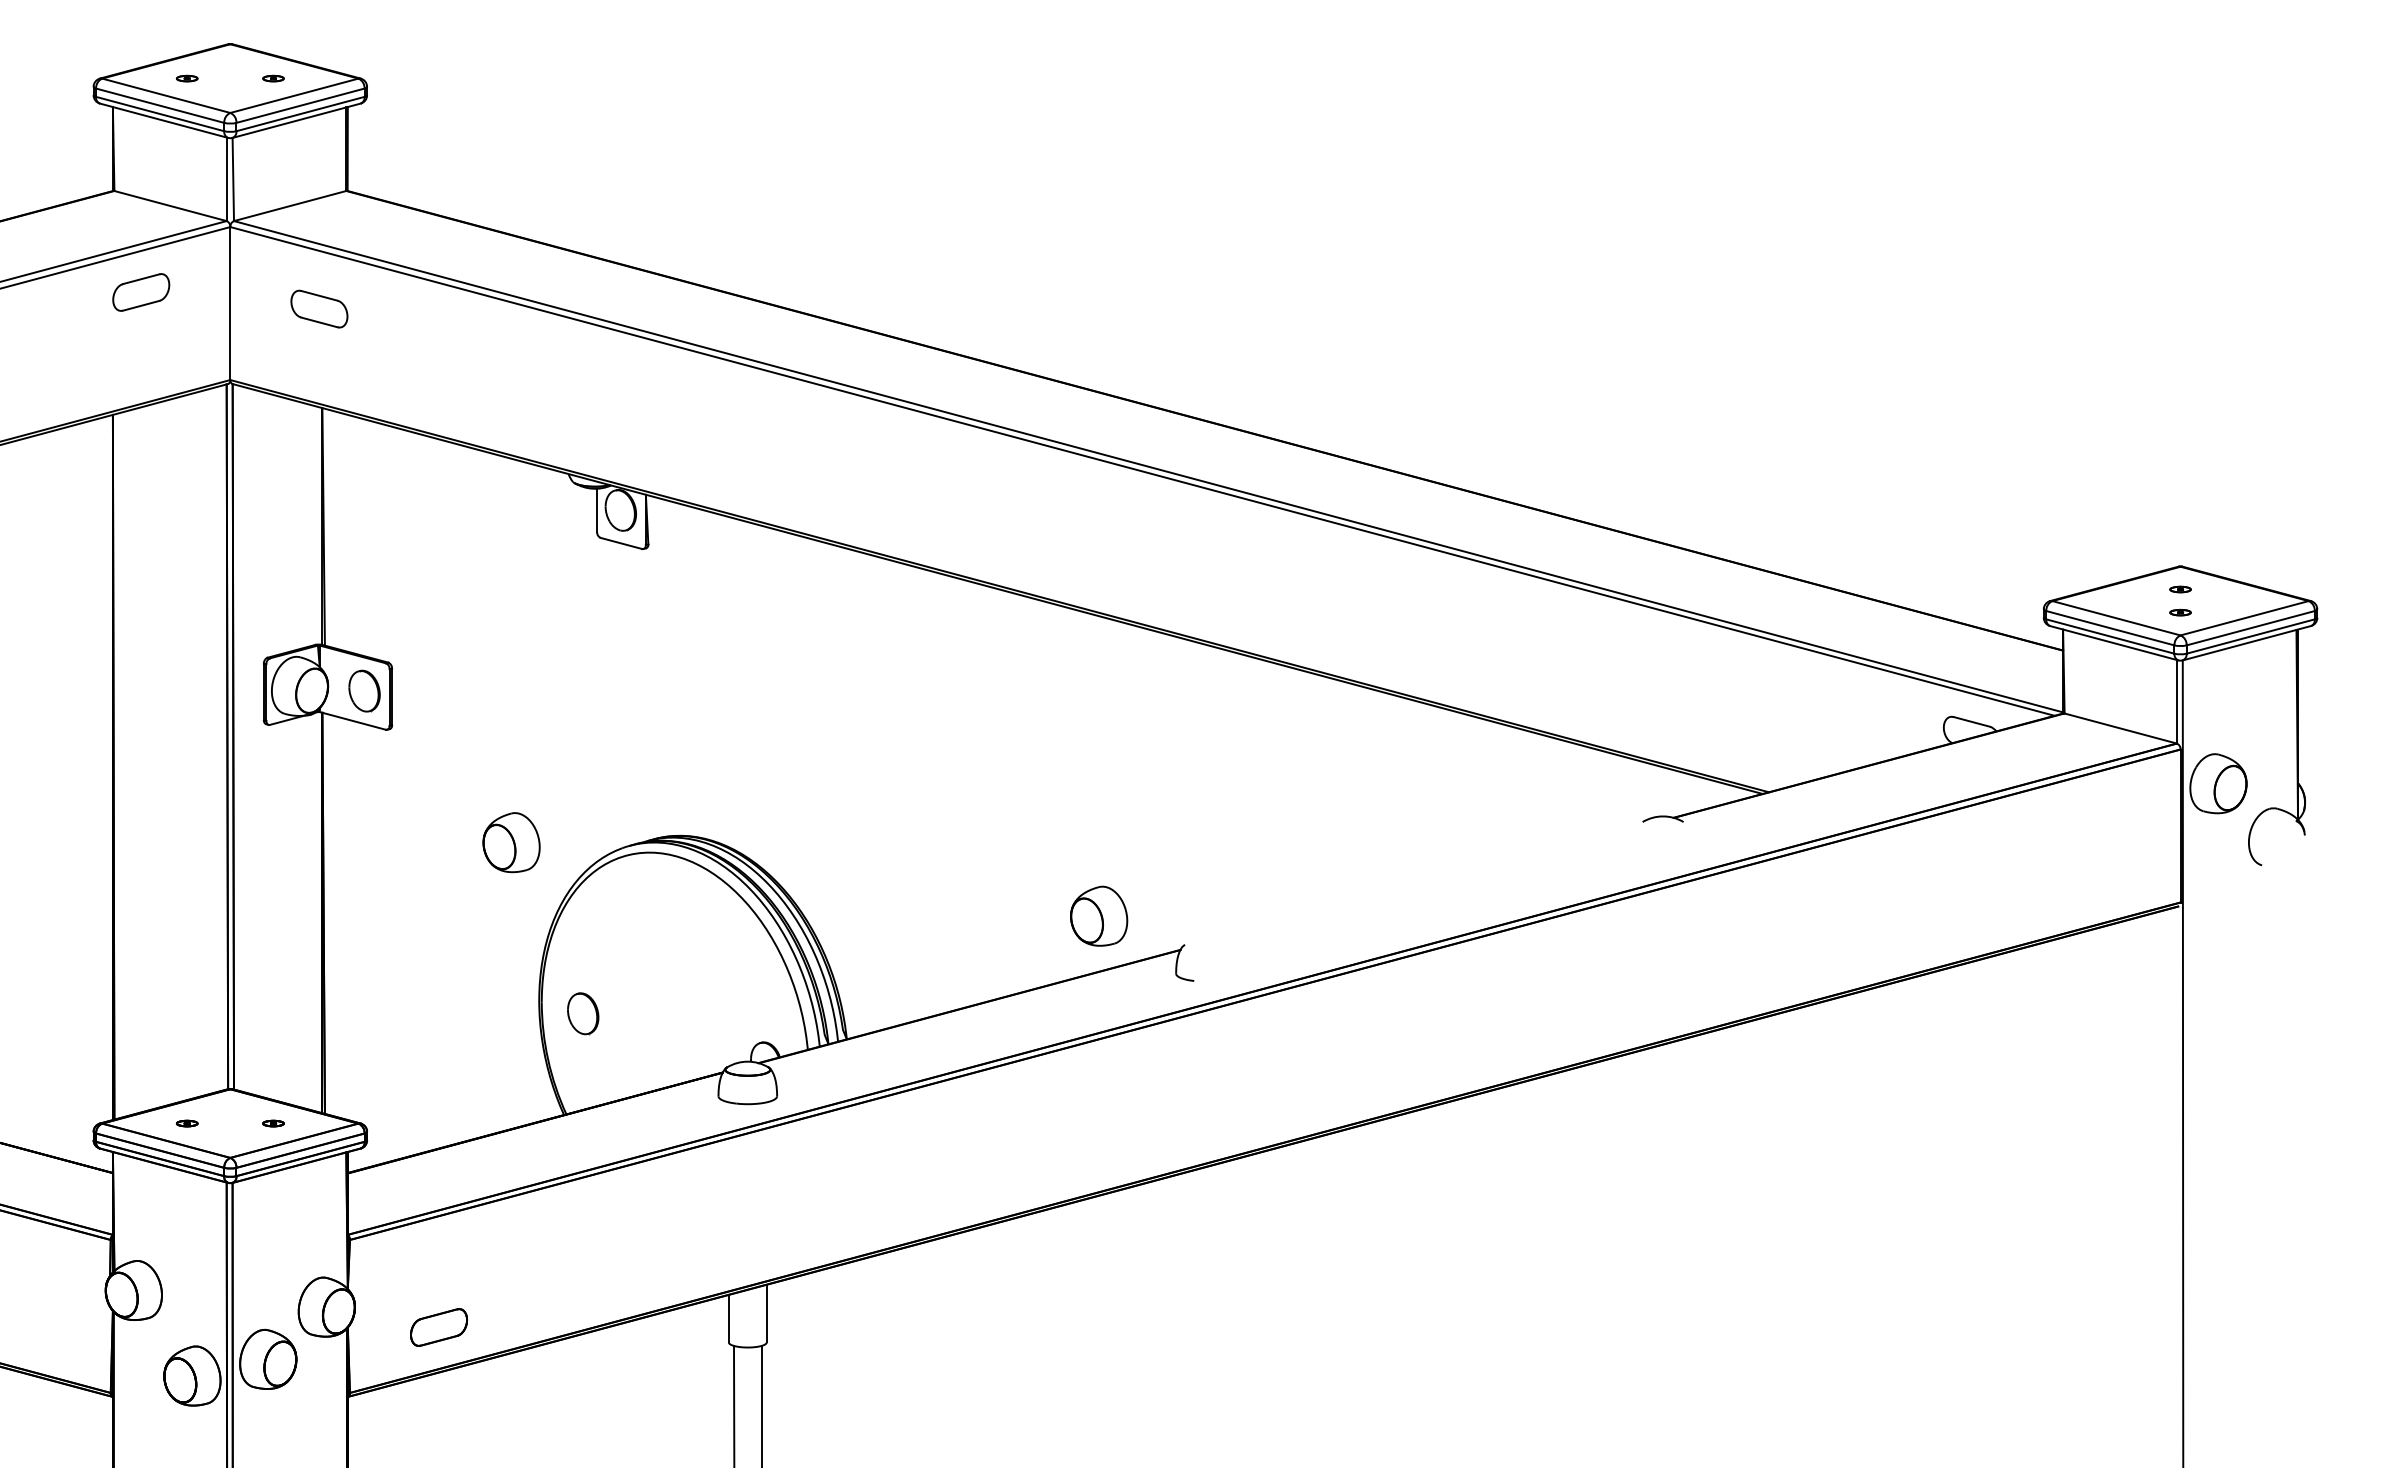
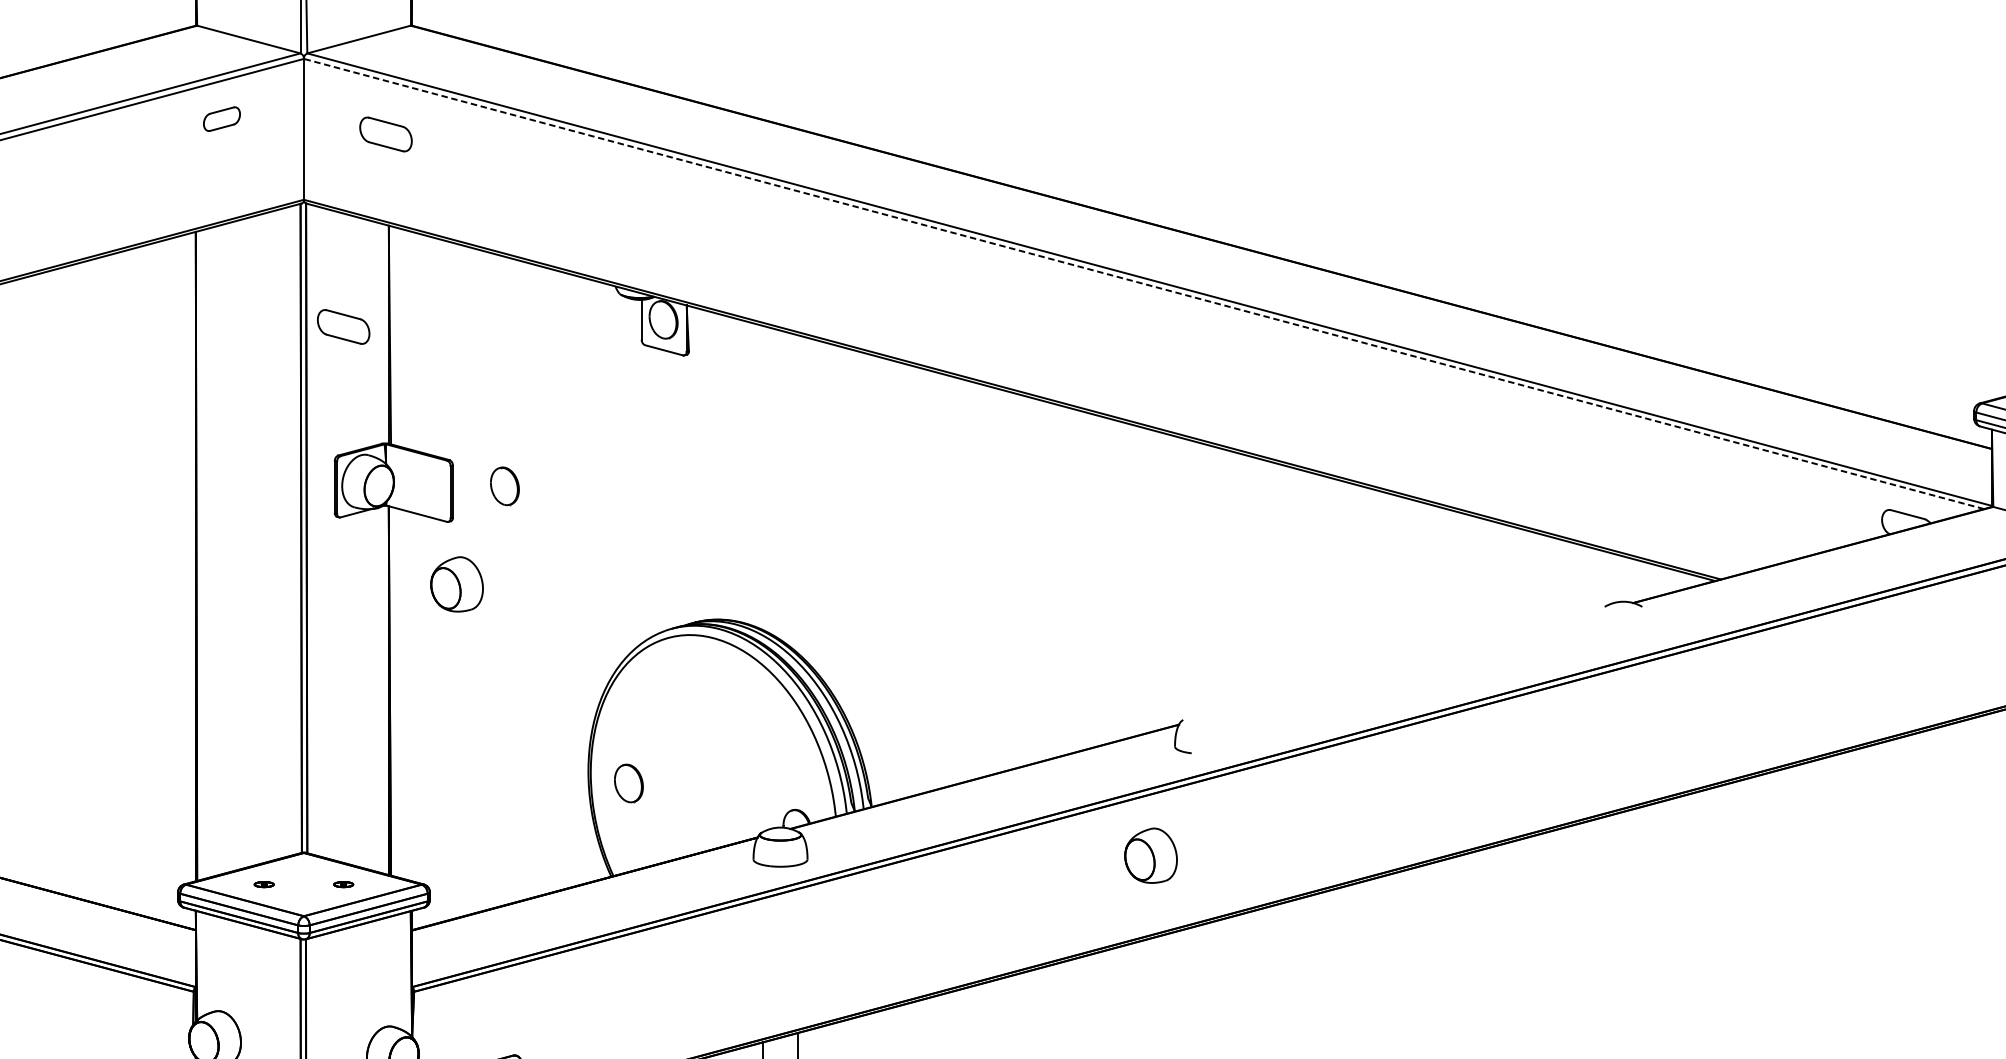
part: (141, 292) -> (222, 119), size x0.7
line: (1142, 471) -> (1144, 284), solid -> dashed
part: (273, 517) -> (343, 326), added
part: (364, 690) -> (504, 485), moved
part: (511, 842) -> (456, 584), moved
part: (1099, 915) -> (1151, 855), moved

